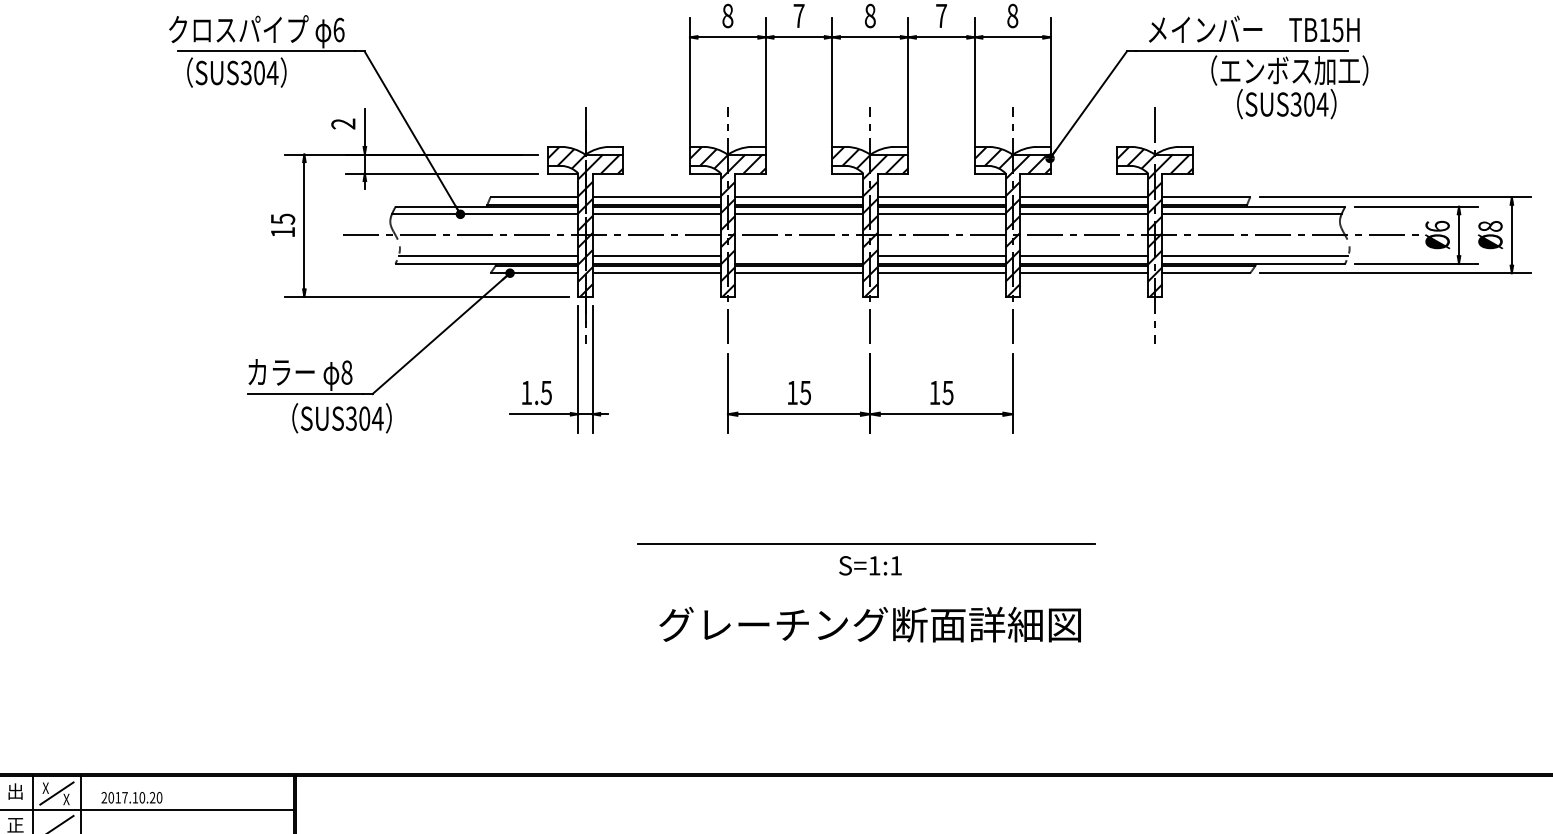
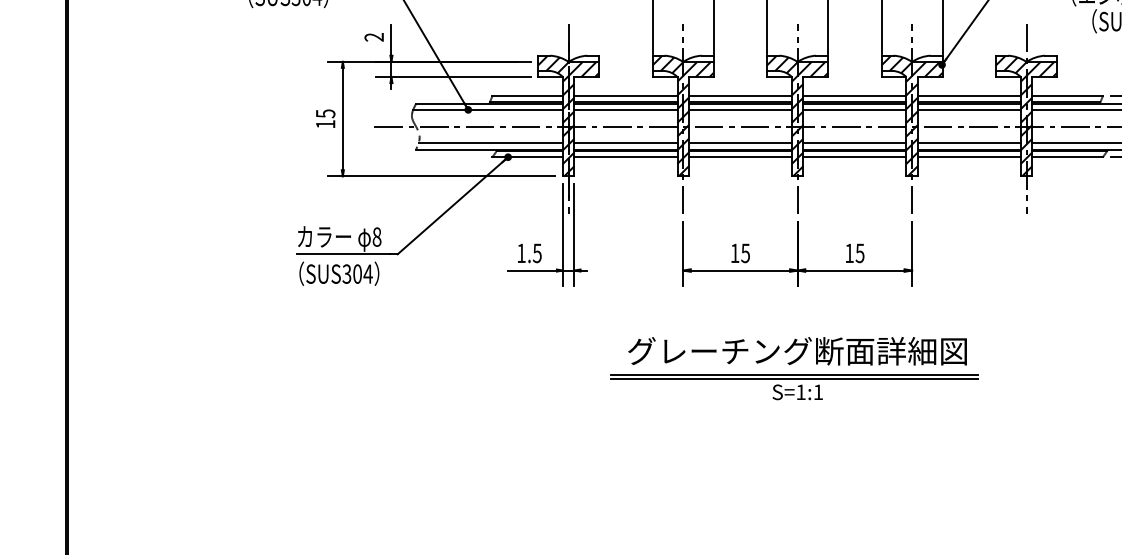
line: (799, 256) -> (740, 143), added
text: (341, 418) -> (338, 273), moved
line: (866, 548) -> (794, 378), added
text: (869, 624) -> (796, 351), moved

